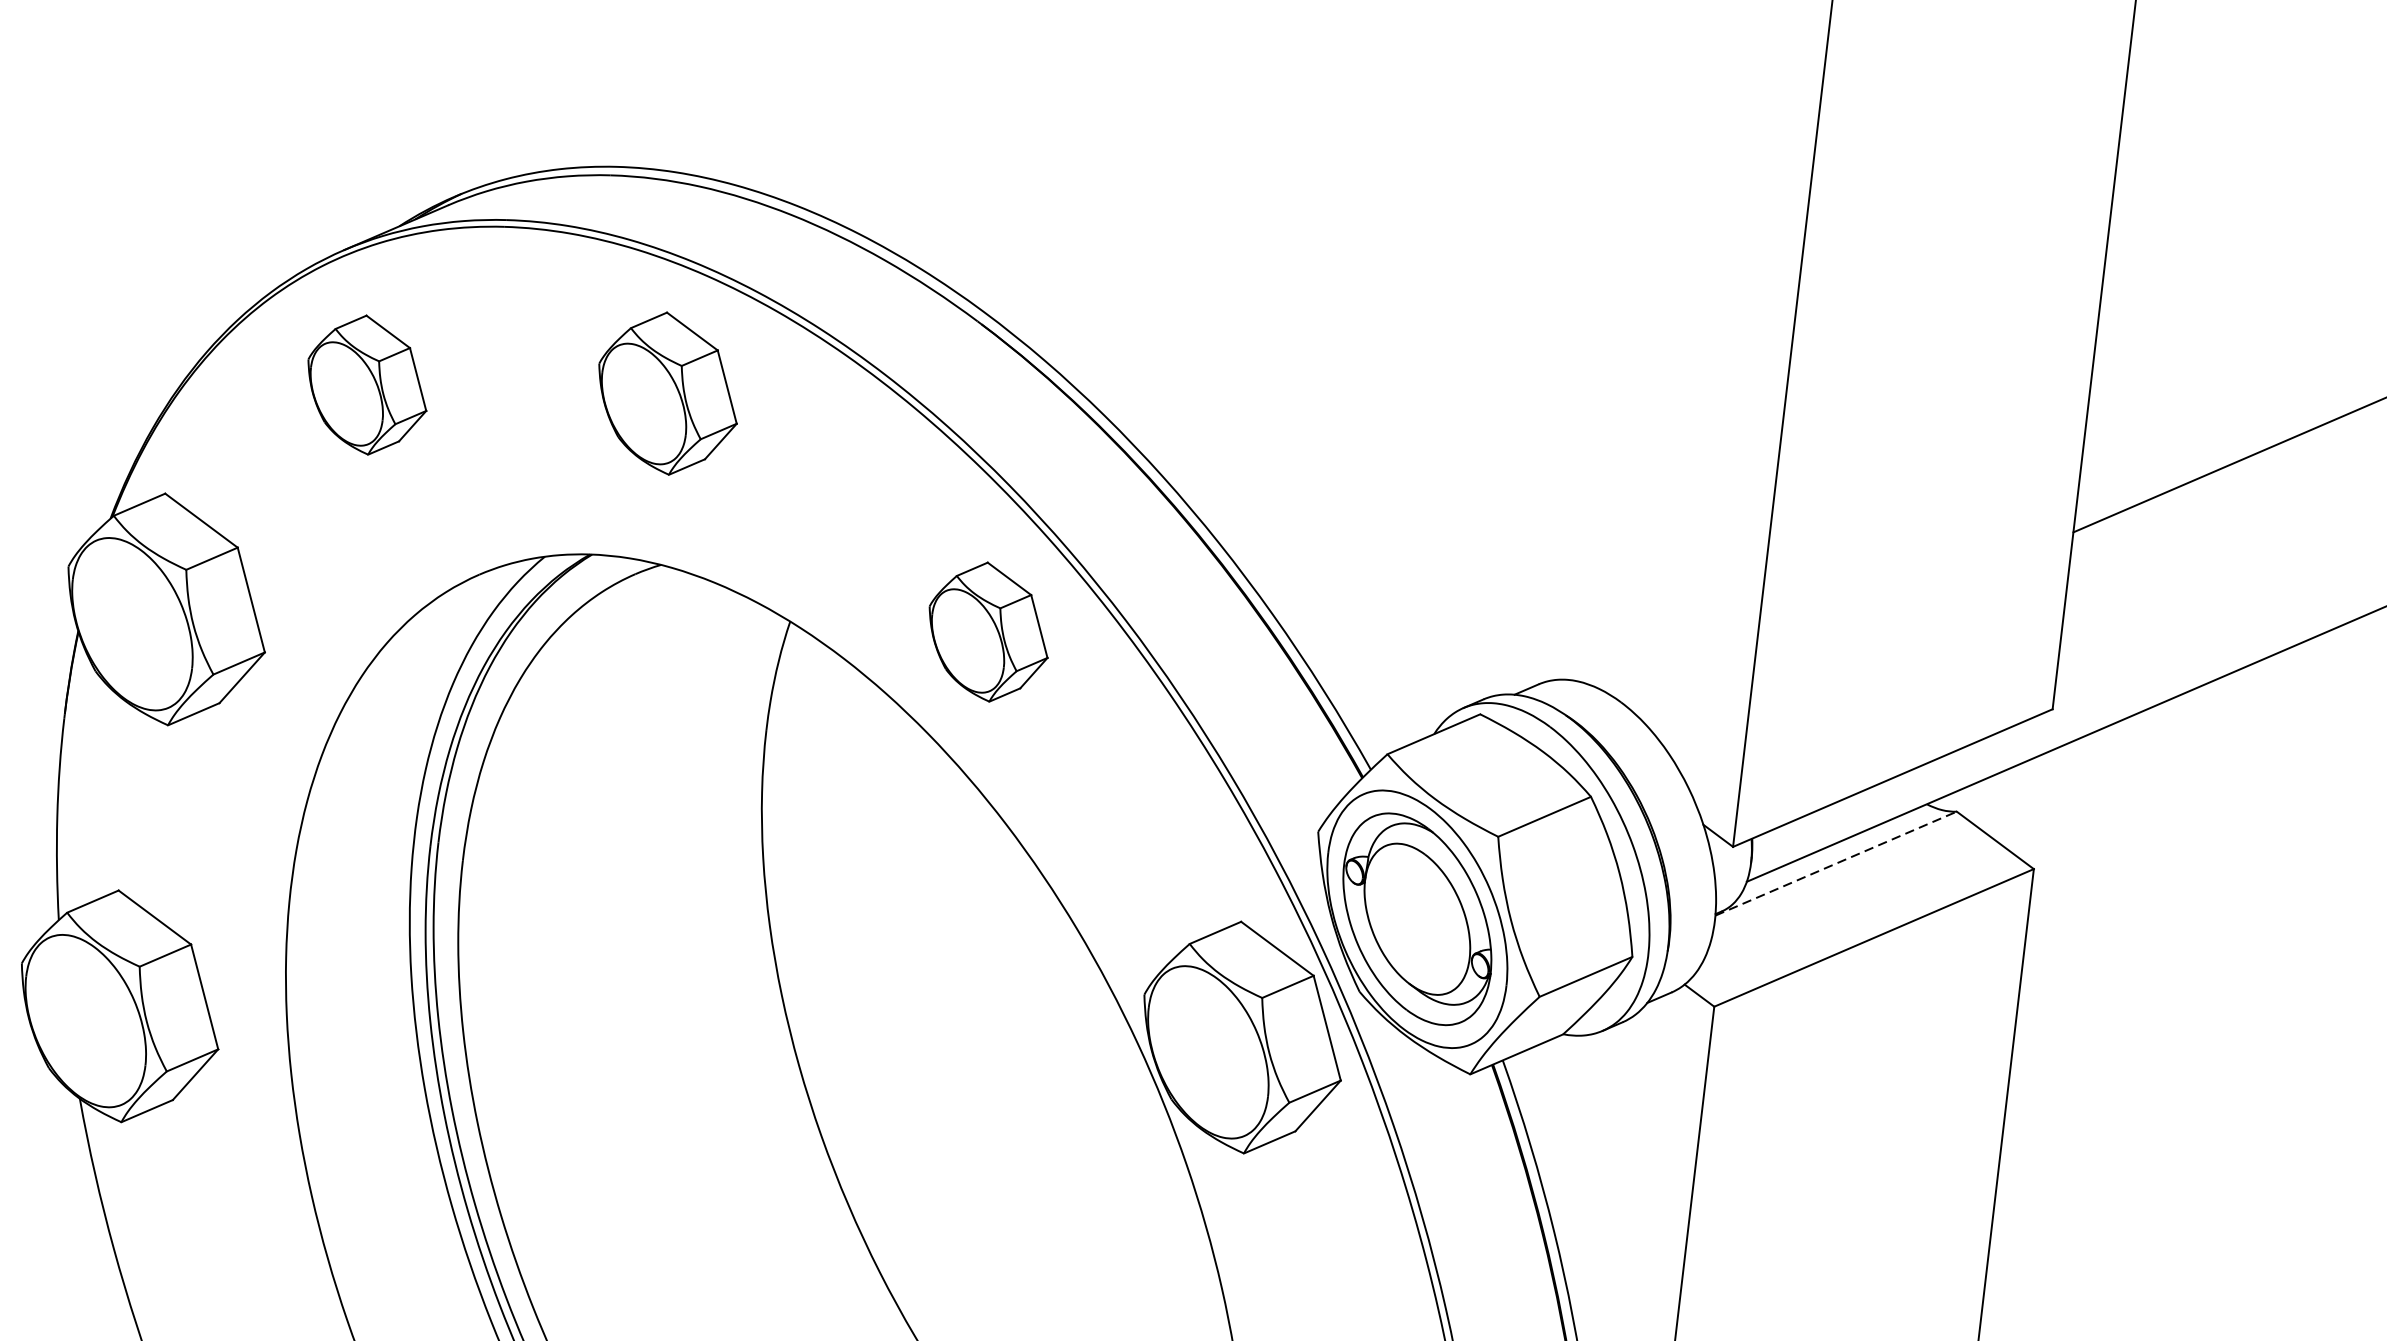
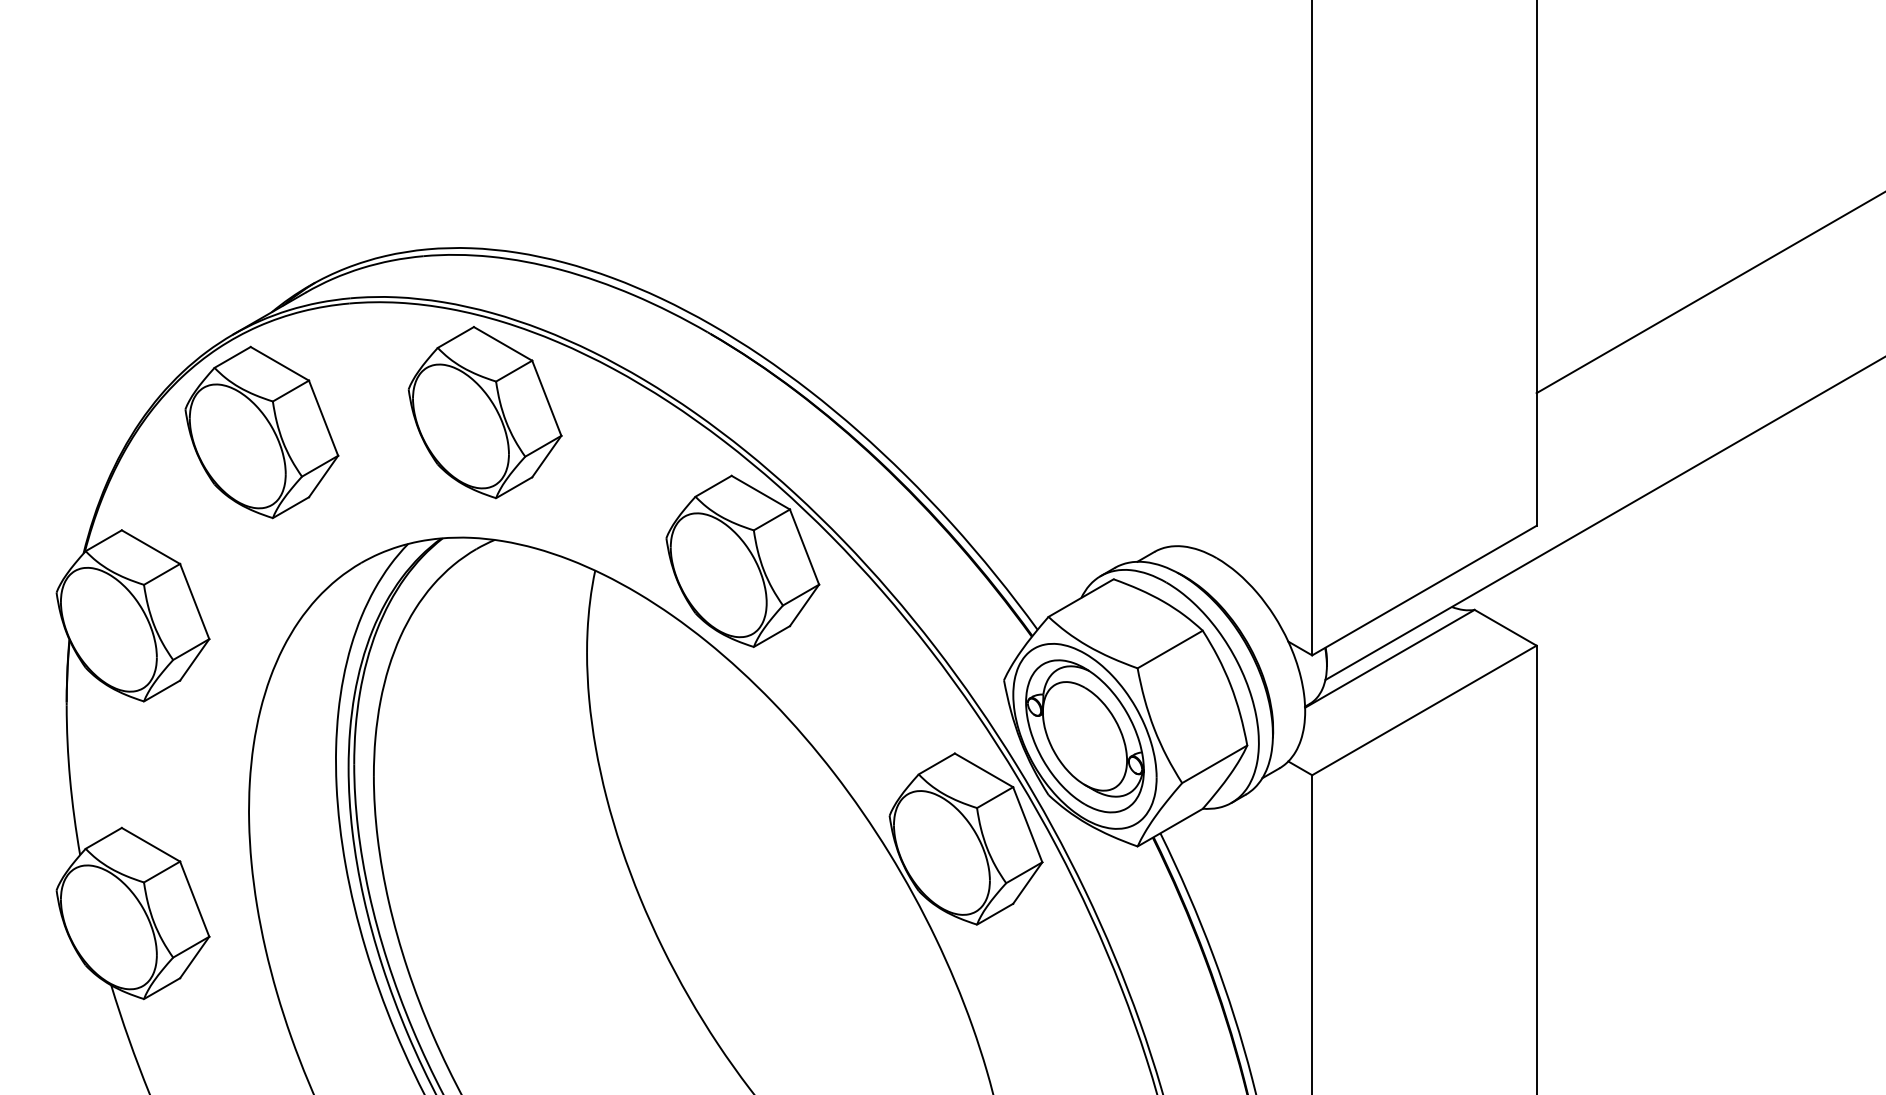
part: (366, 385) -> (261, 432), size x1.67
part: (667, 393) -> (484, 412), size x1.43
part: (988, 631) -> (742, 560), size x1.67
line: (1835, 863) -> (1389, 658), dashed -> solid

